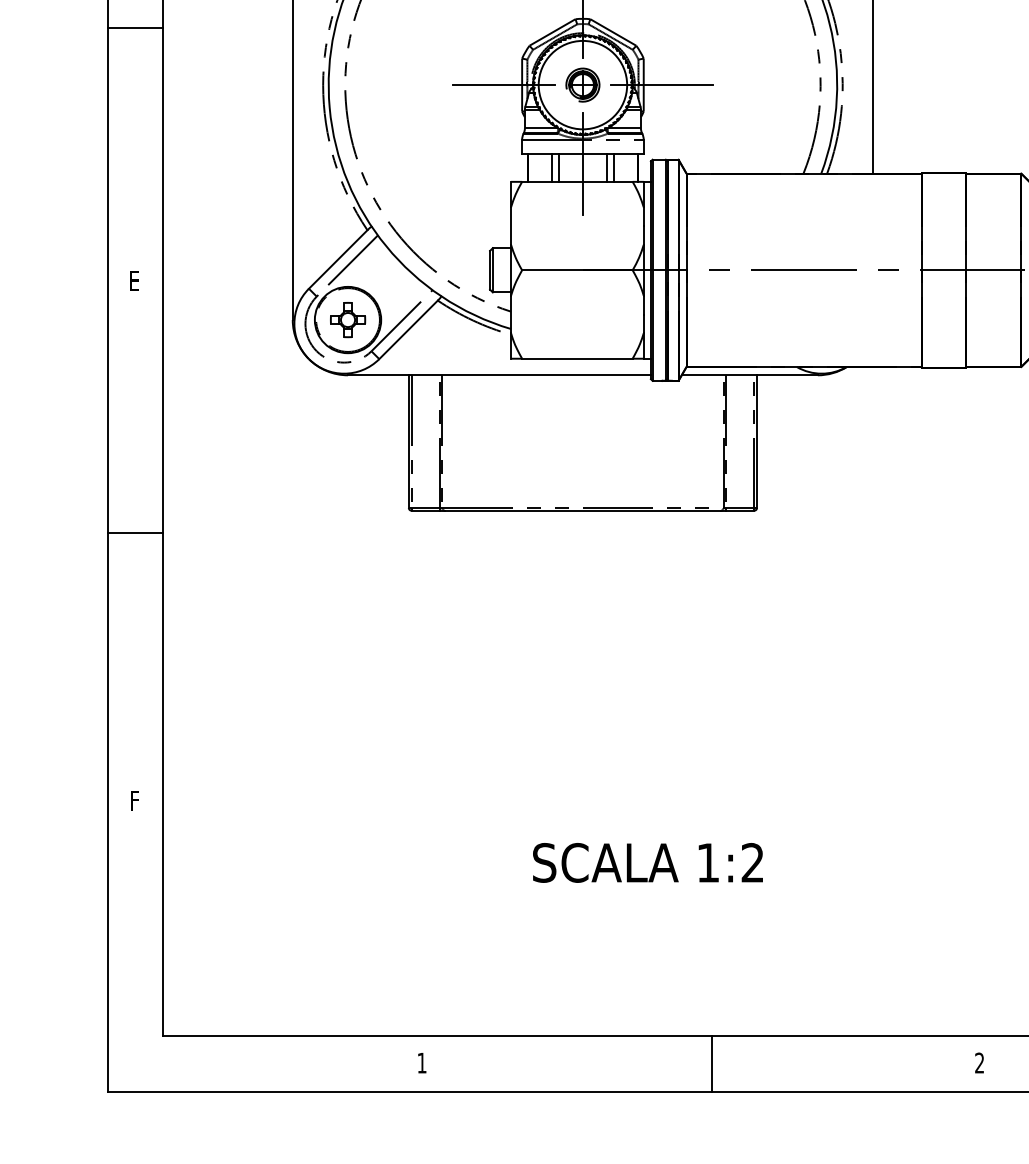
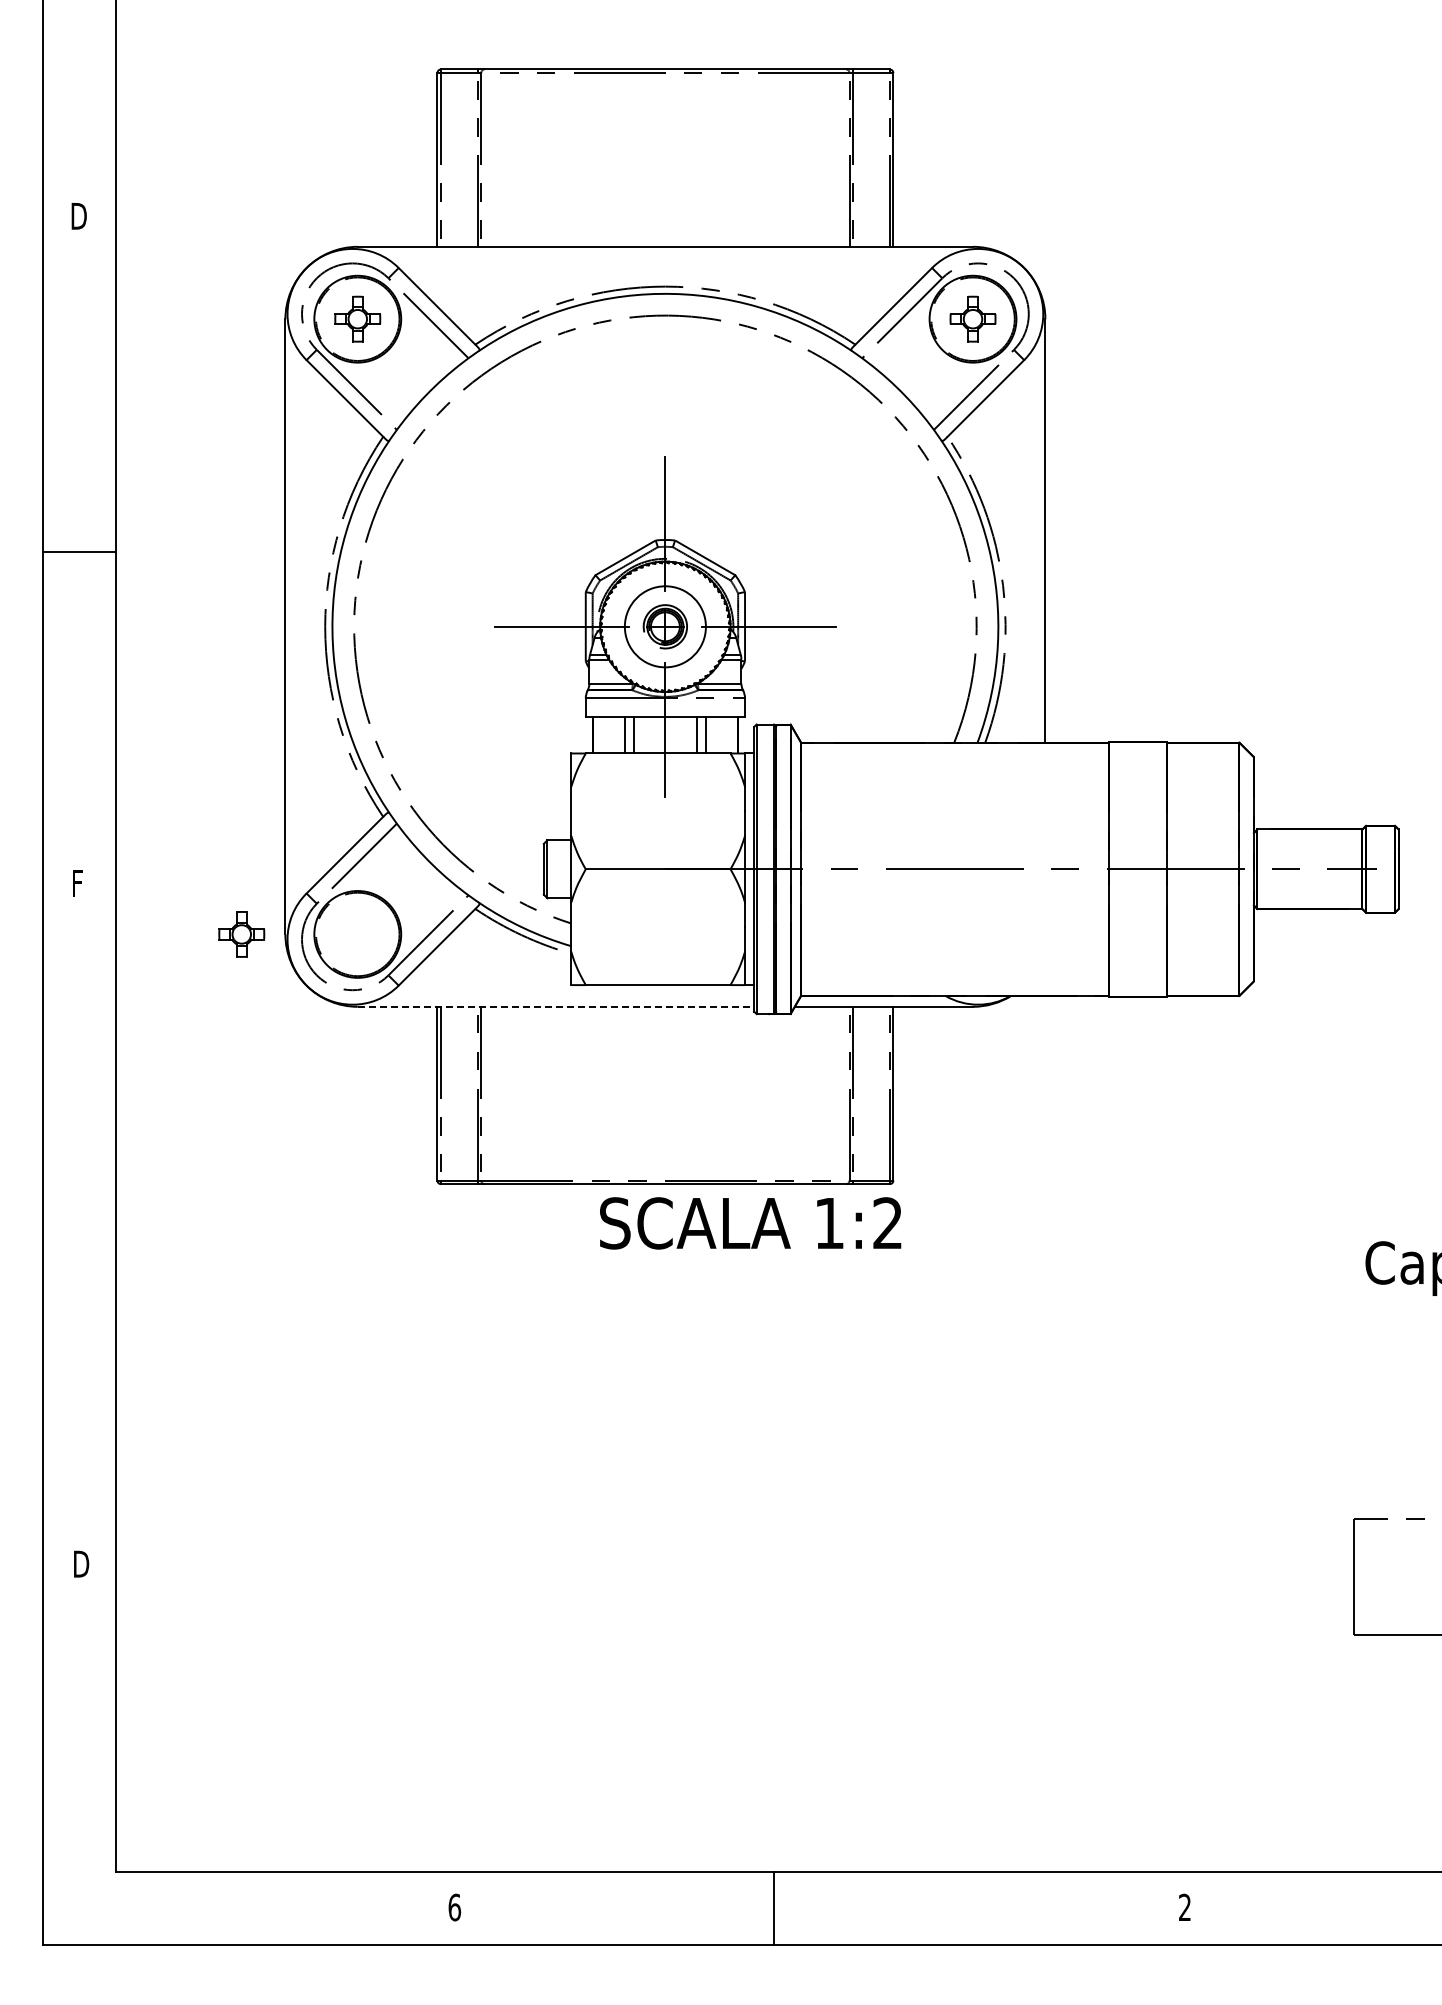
circle: (583, 84) -> (665, 626), size x0.7
text: (135, 281) -> (79, 883), E -> F
part: (347, 320) -> (241, 934), moved
line: (499, 375) -> (556, 1006), solid -> dashed
line: (135, 533) -> (79, 1213), removed
text: (137, 800) -> (81, 1563), F -> D
text: (647, 863) -> (750, 1223), moved
text: (421, 1063) -> (454, 1907), 1 -> 6
line: (712, 1063) -> (774, 1907), moved

